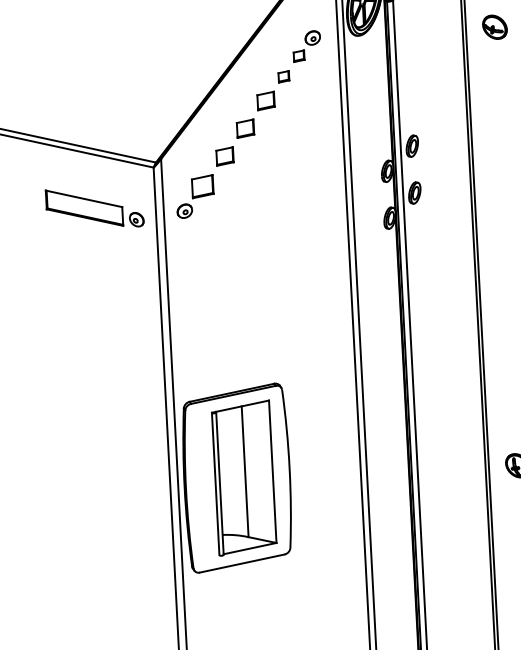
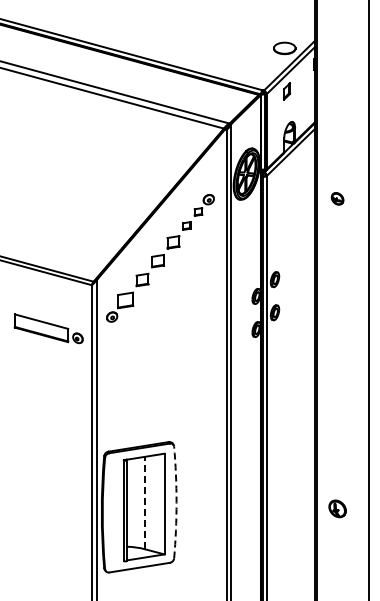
part: (494, 26) -> (337, 198), size x0.7
part: (94, 208) -> (48, 328), moved
arc: (289, 468) -> (176, 502), solid -> dashed
line: (245, 470) -> (145, 502), solid -> dashed

